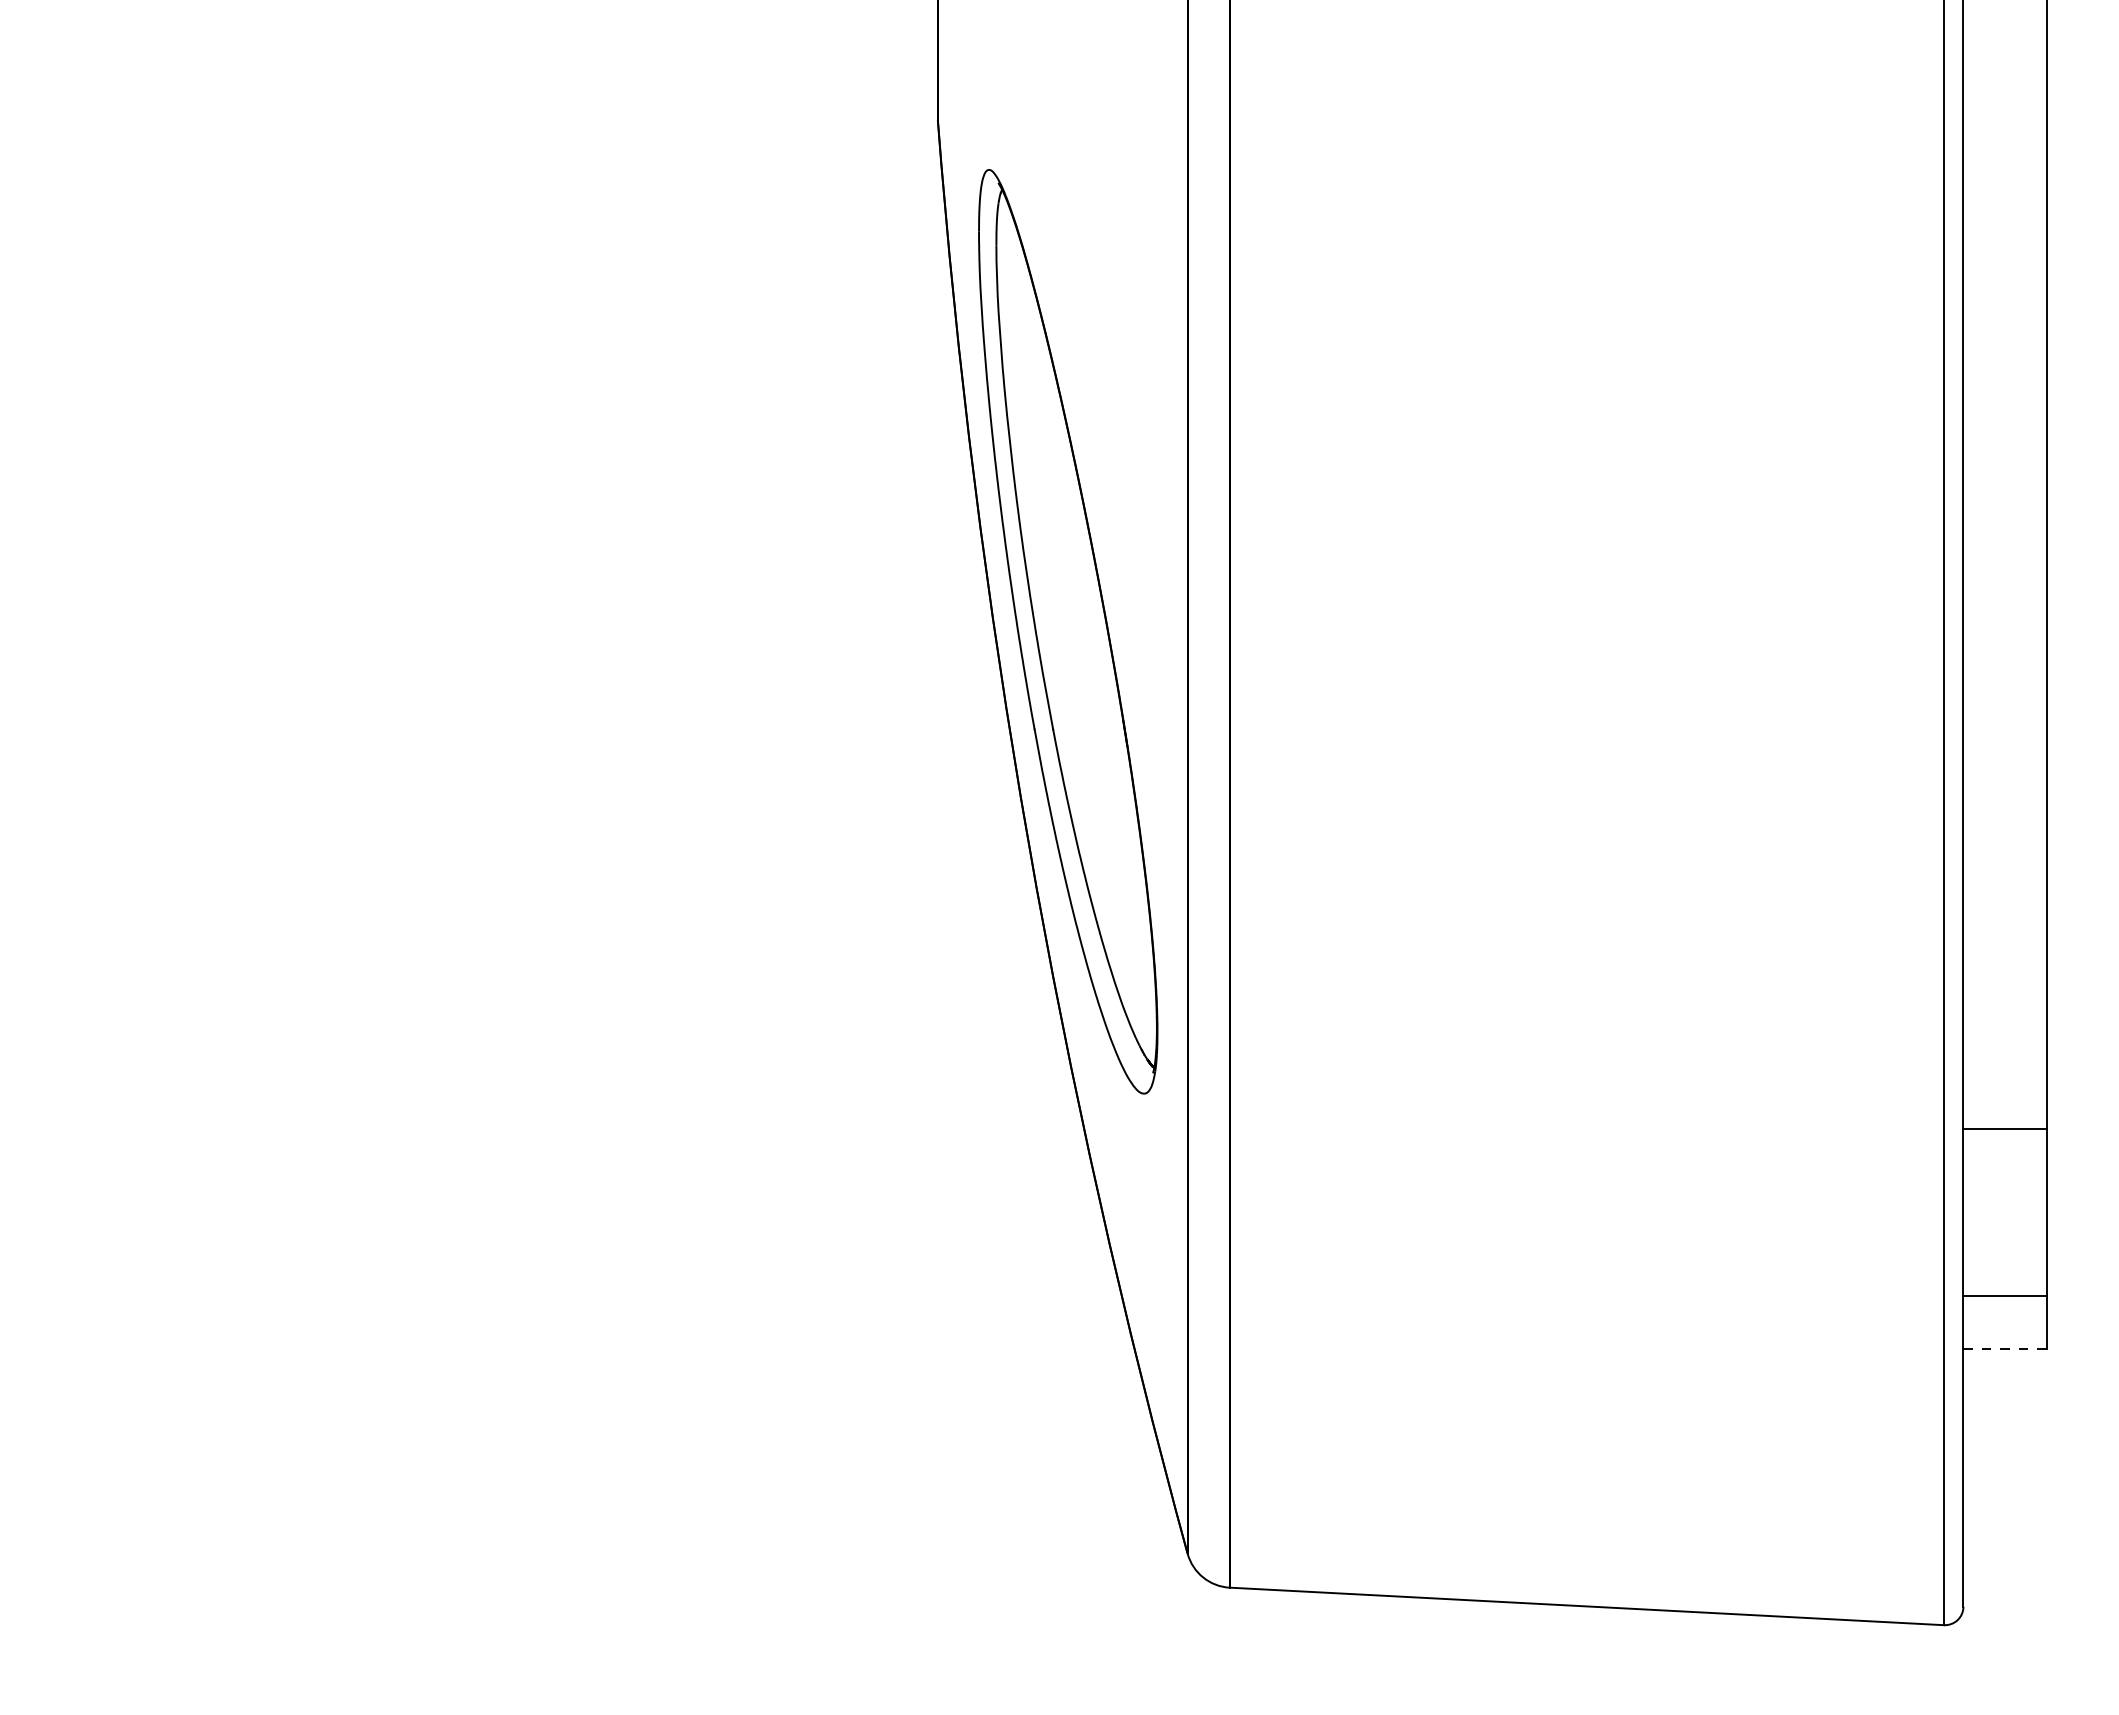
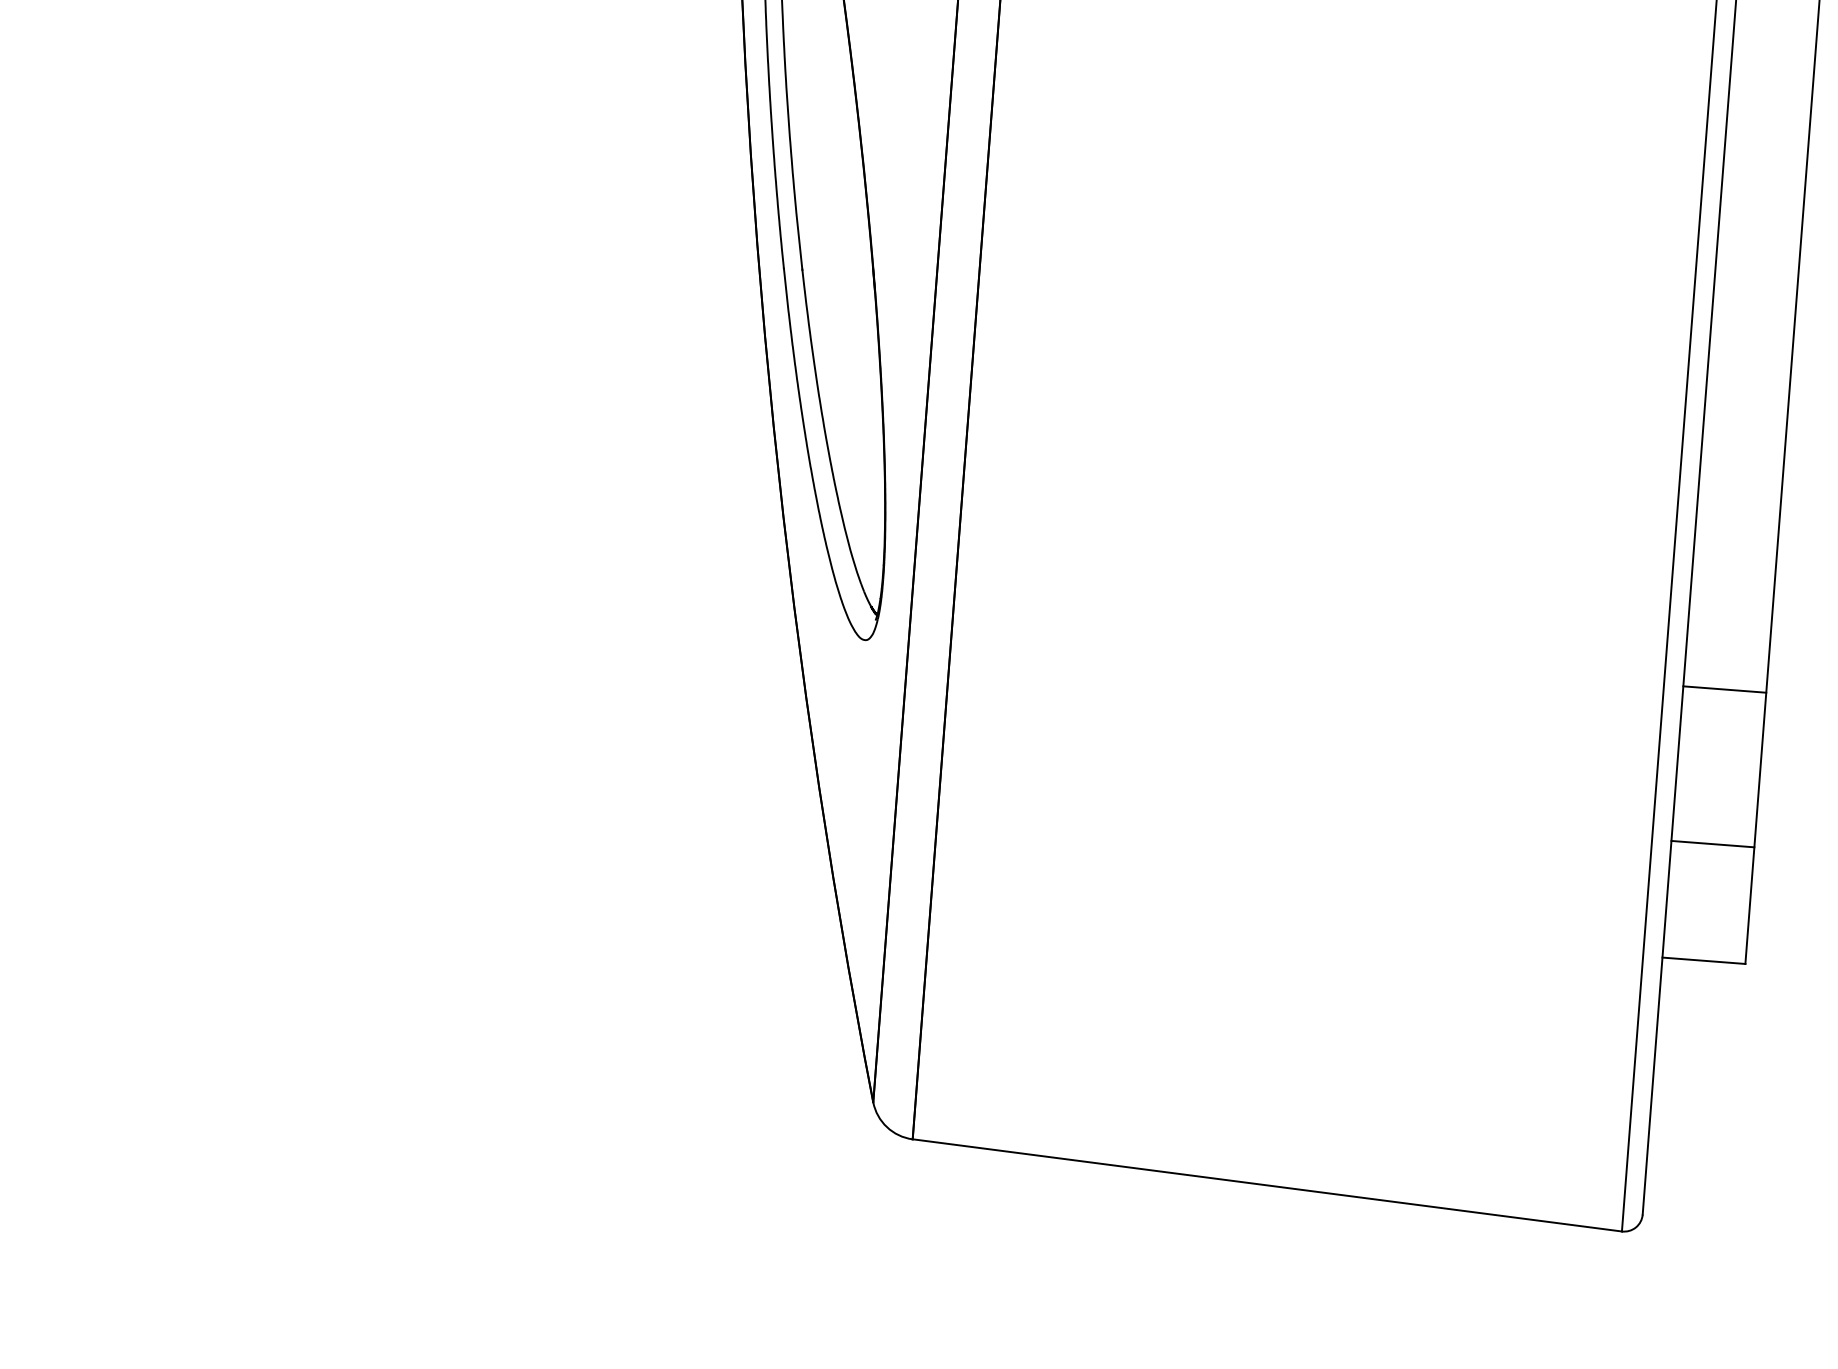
line: (2004, 1128) -> (1724, 689), moved
line: (2004, 1296) -> (1712, 844), moved
line: (2005, 1348) -> (1704, 960), dashed -> solid

